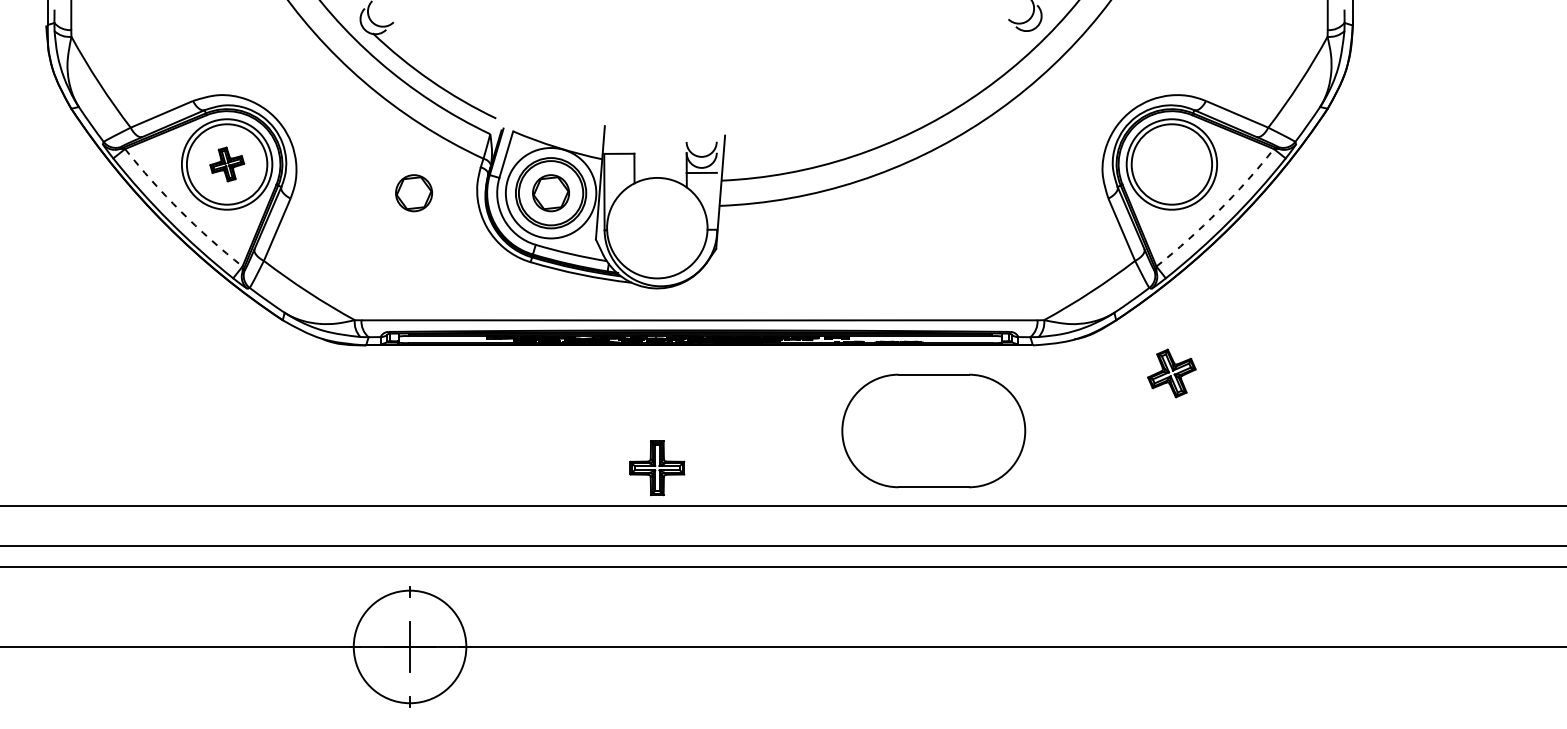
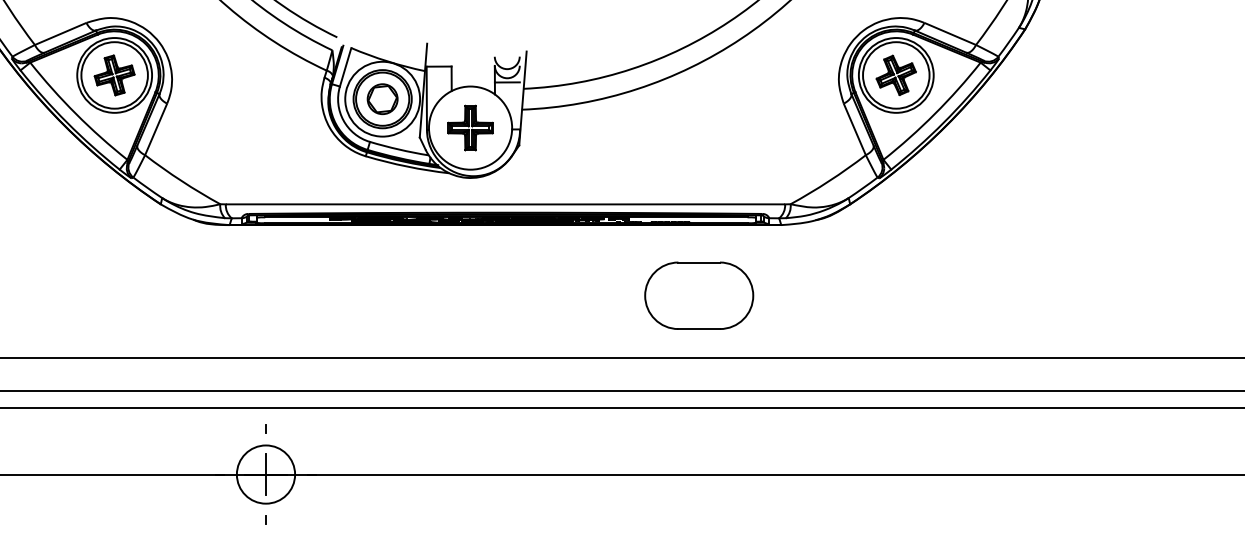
part: (227, 164) -> (114, 75), size x1.43
part: (414, 193) -> (269, 99), removed
arc: (180, 211) -> (76, 114), dashed -> solid
arc: (1218, 211) -> (934, 114), dashed -> solid
part: (1171, 373) -> (895, 75), moved
part: (933, 430) -> (699, 295), size x0.71
part: (657, 468) -> (470, 128), moved
circle: (409, 646) -> (265, 474), size x0.62

